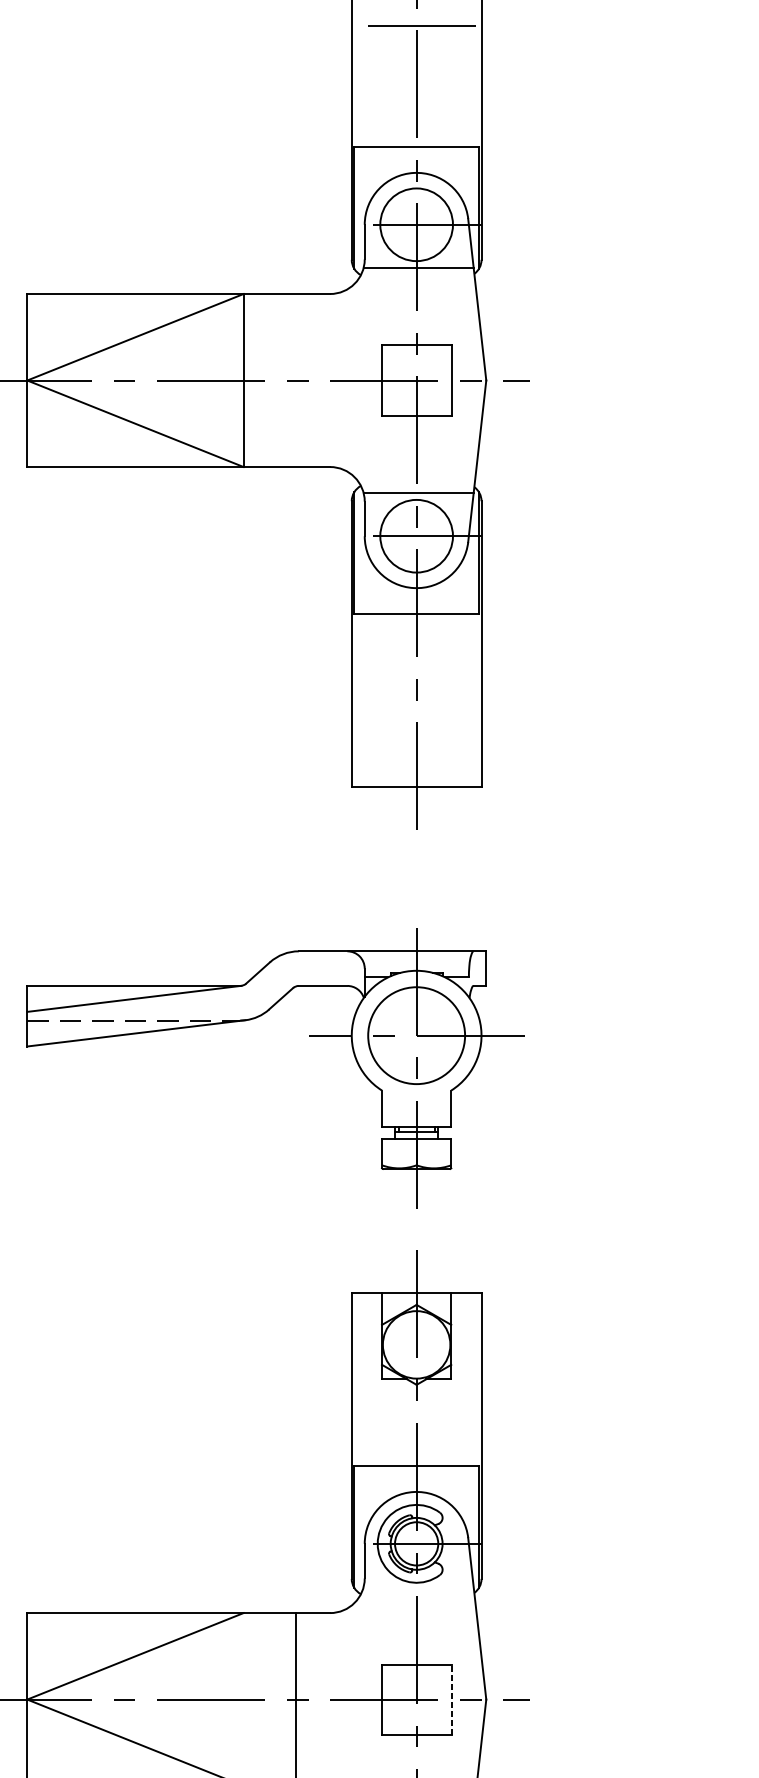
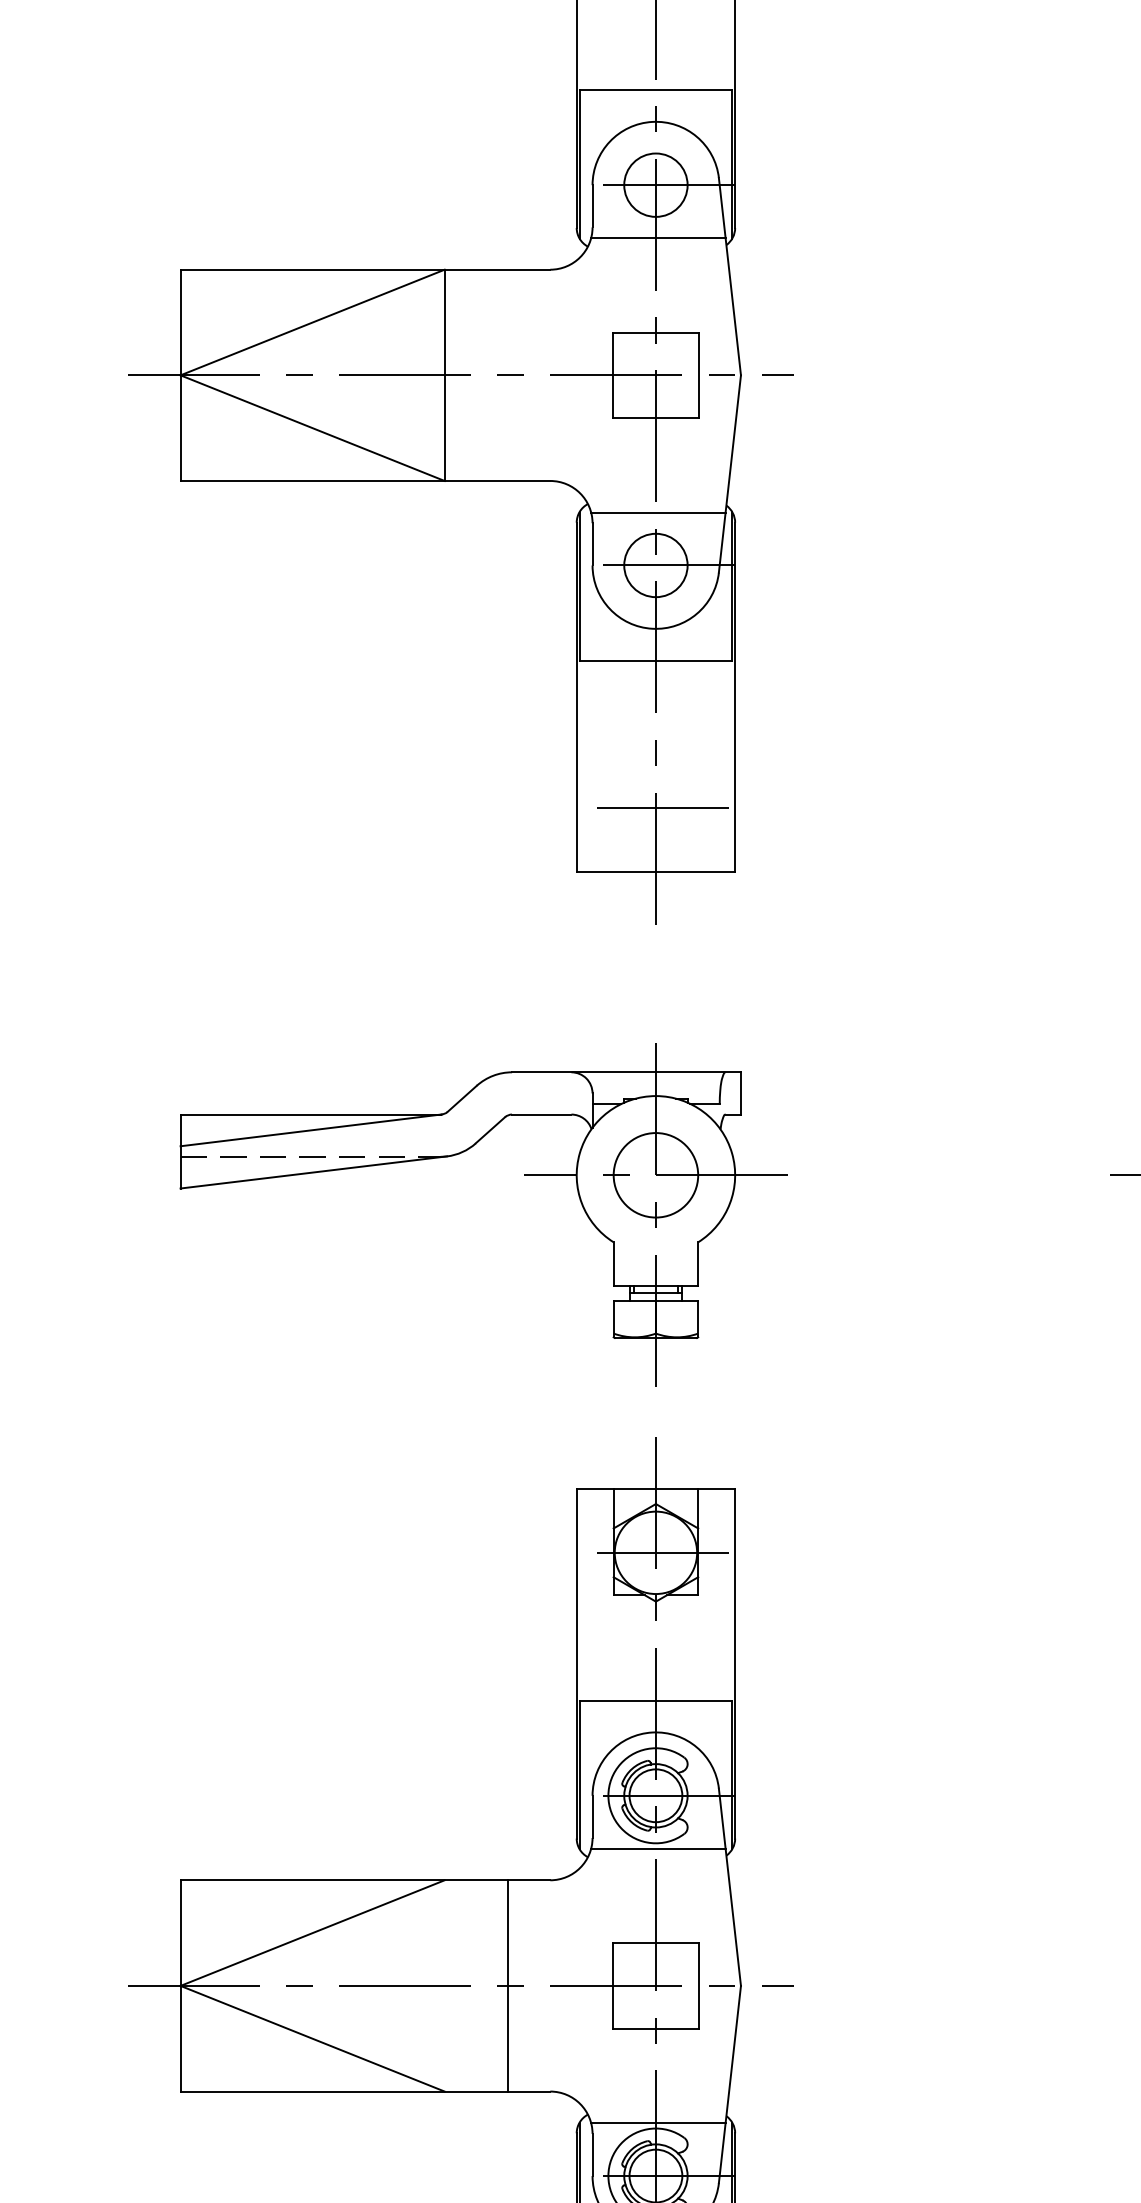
circle: (416, 224) -> (655, 184), size x0.71
circle: (416, 536) -> (655, 565), size x0.71
line: (416, 735) -> (655, 808), added
circle: (416, 1035) -> (655, 1175), size x0.71
line: (416, 1344) -> (655, 1552), added
line: (418, 1587) -> (658, 1848), added
line: (451, 1699) -> (698, 1985), dashed -> solid

